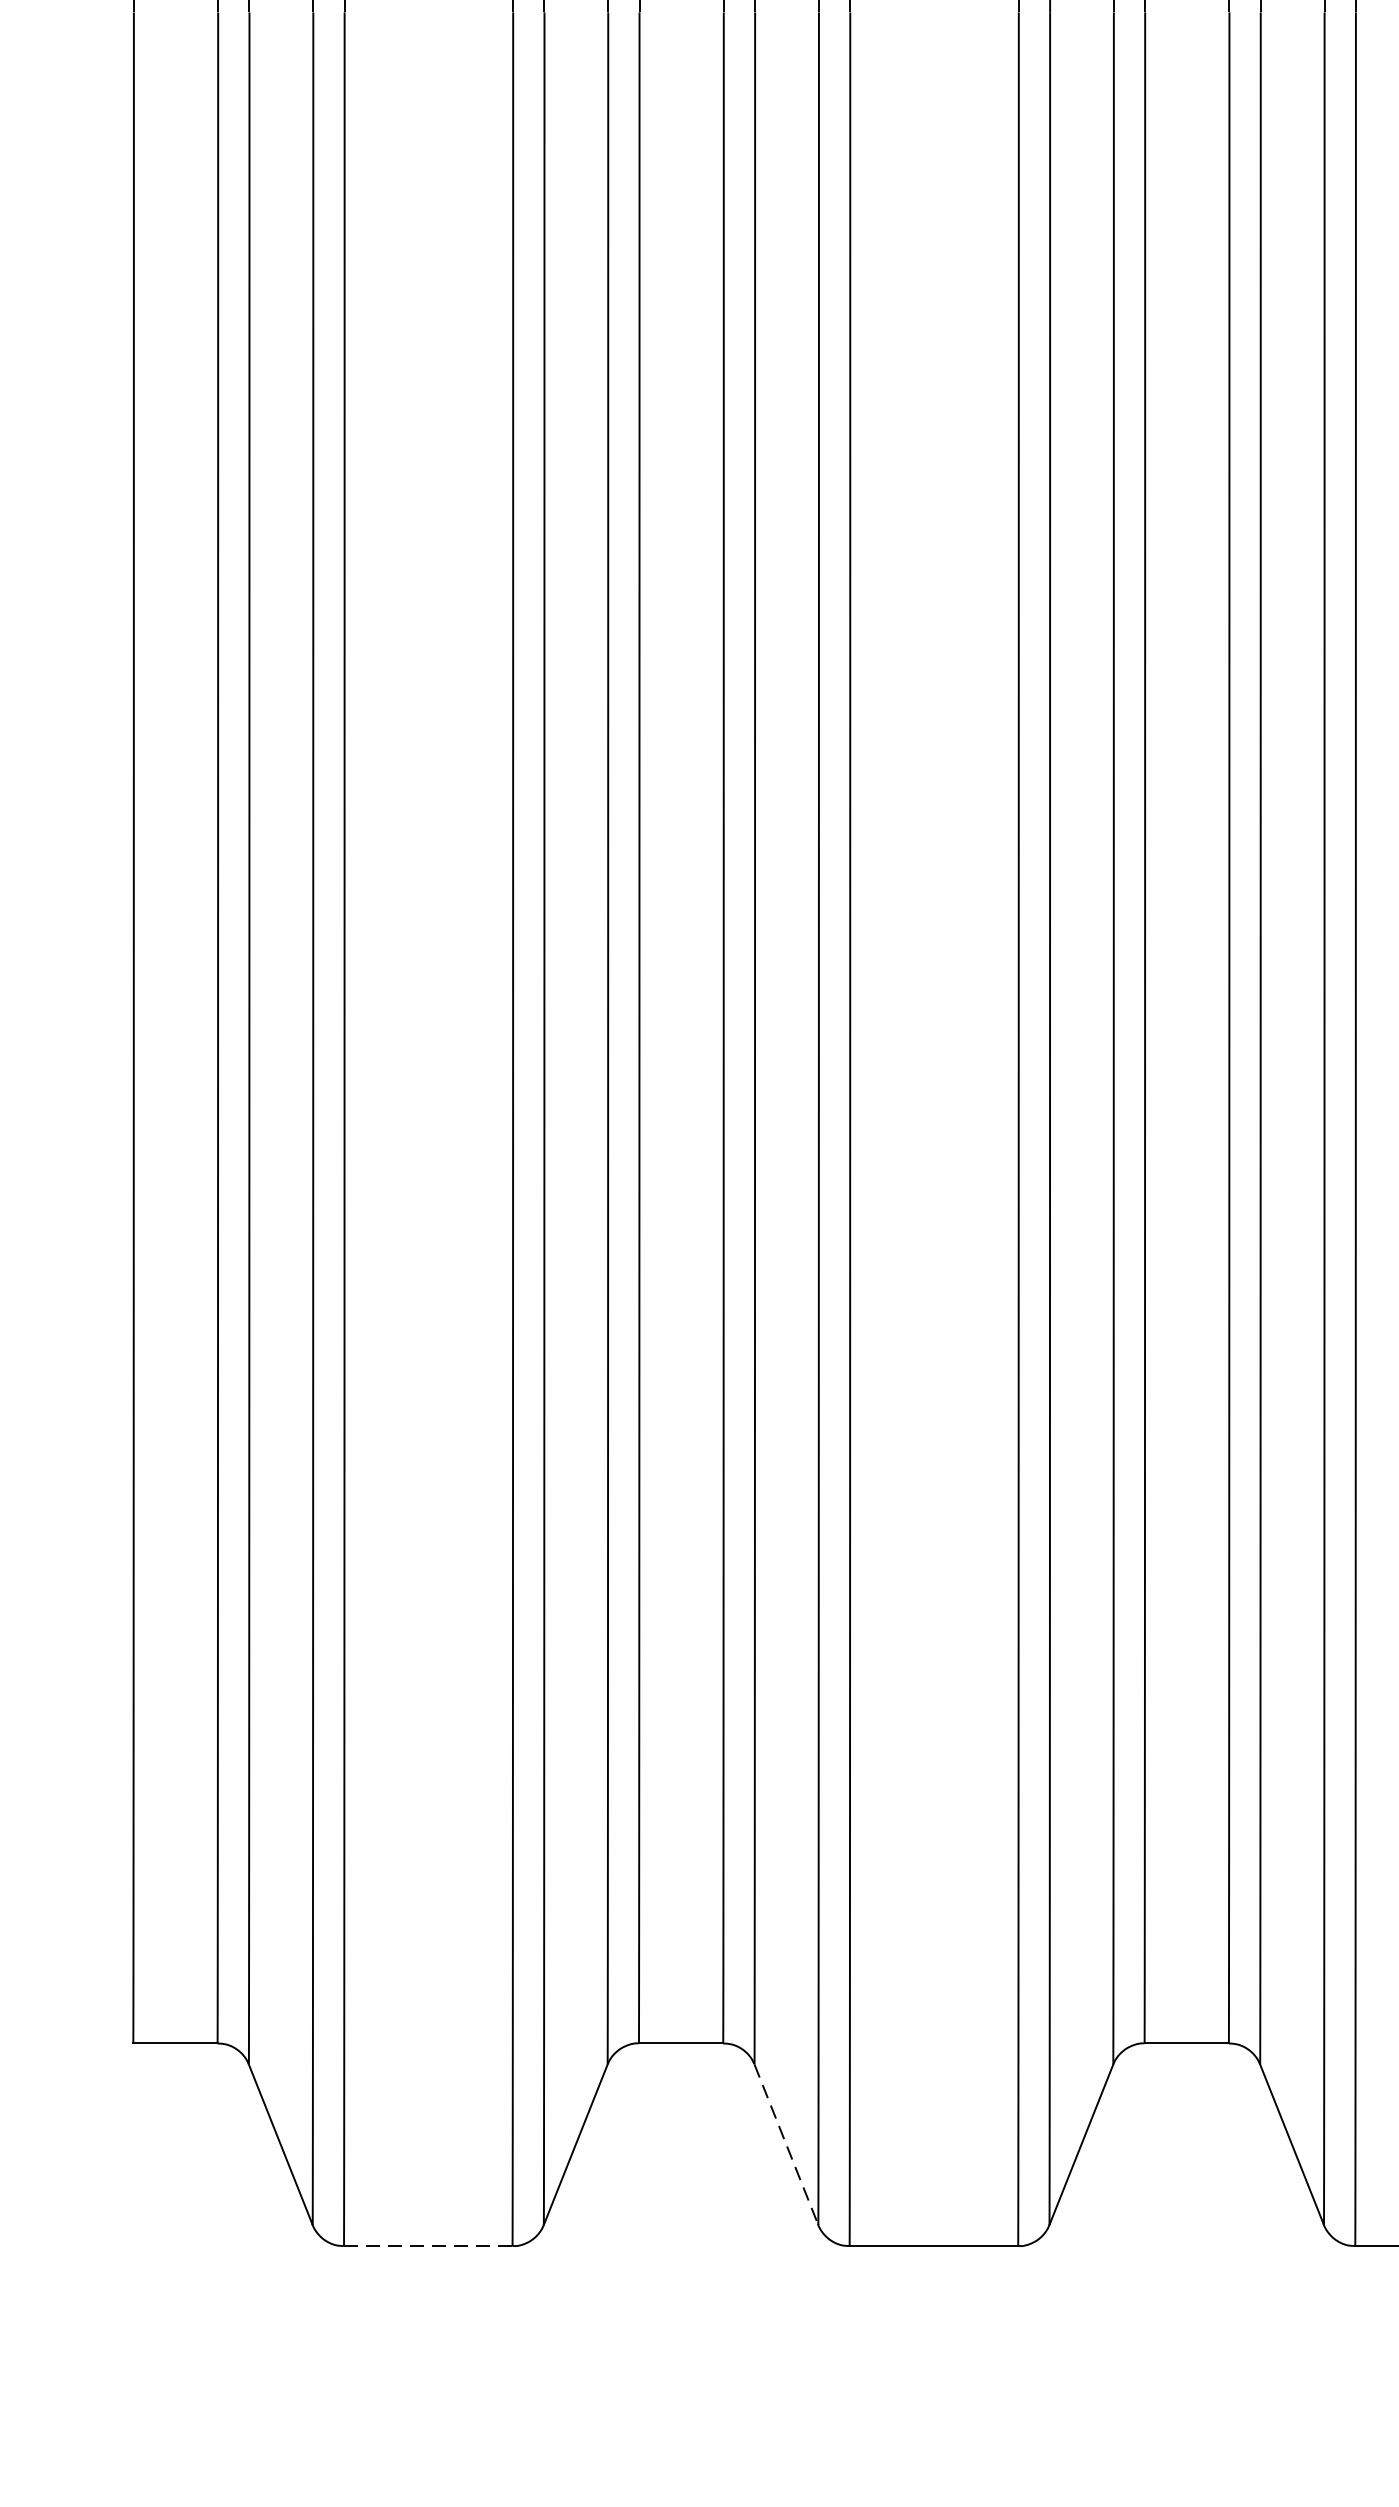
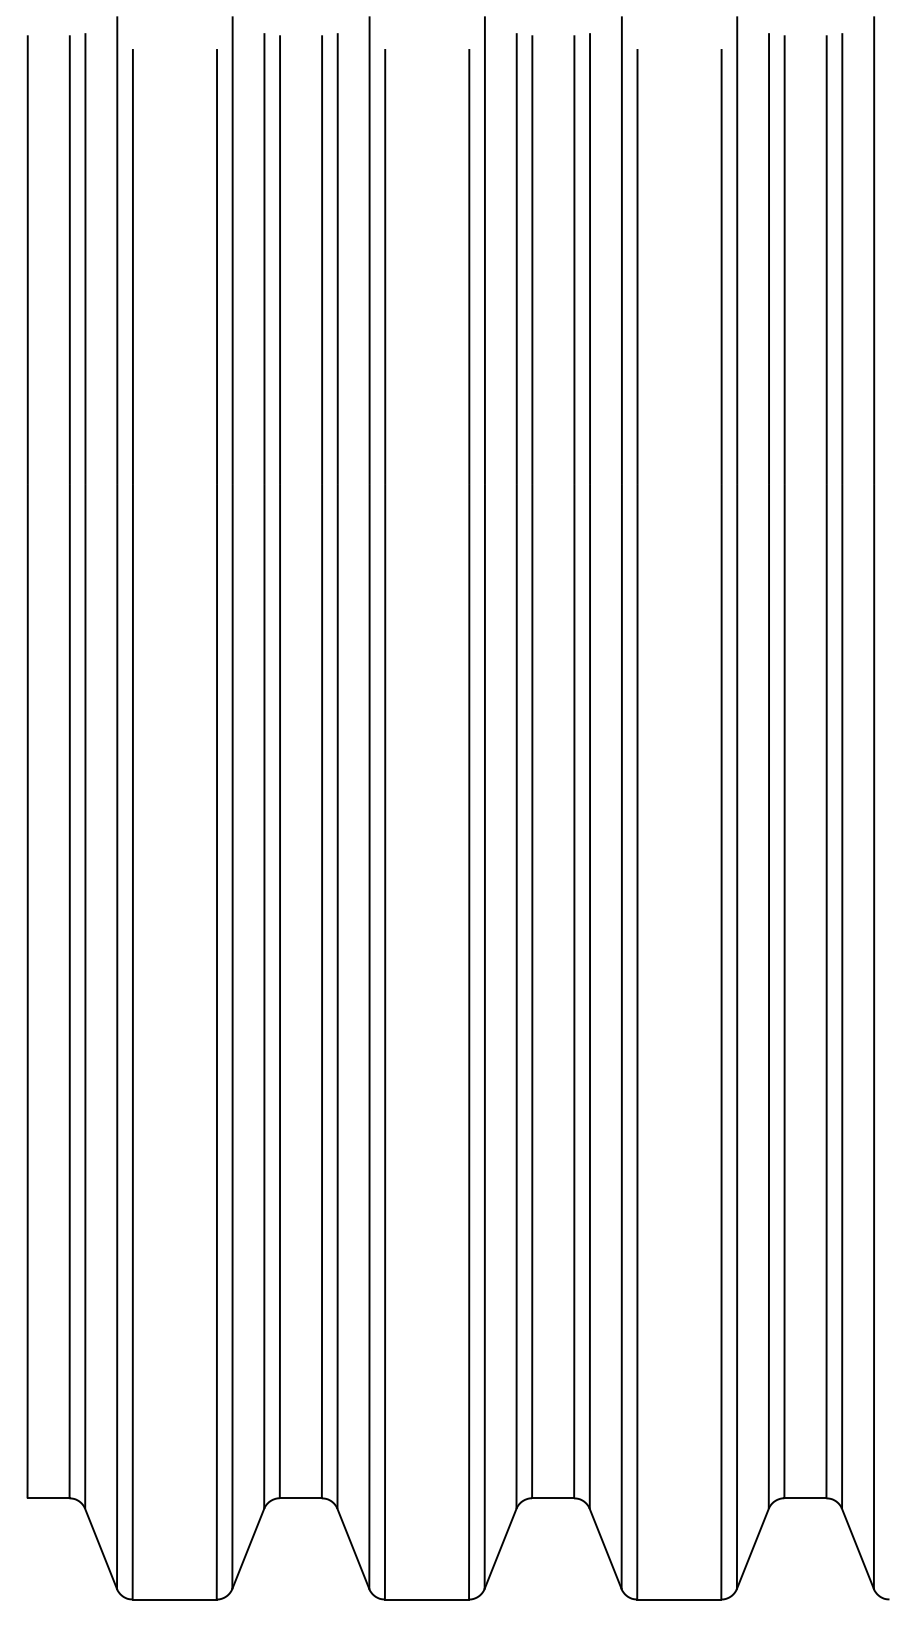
line: (786, 2145) -> (353, 1549), dashed -> solid
line: (429, 2246) -> (175, 1599), dashed -> solid

